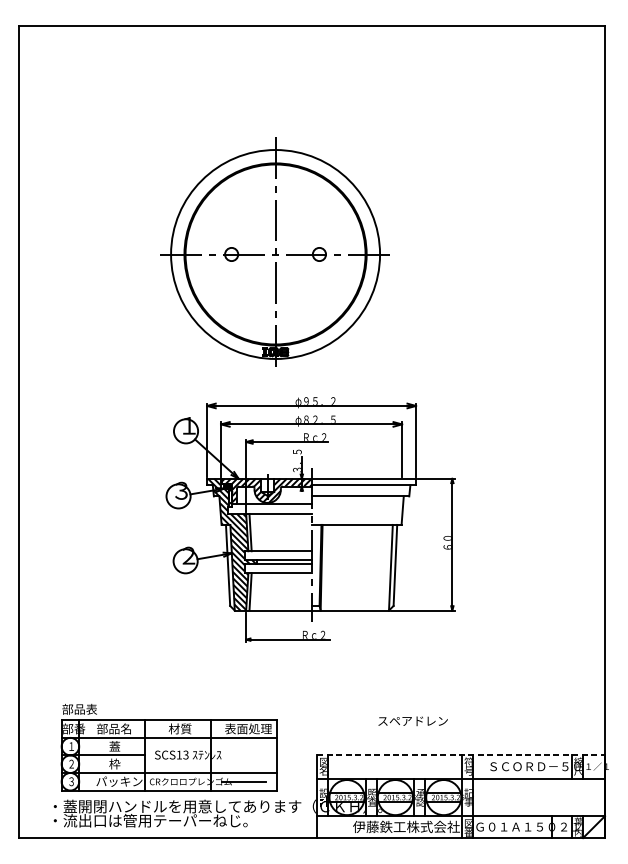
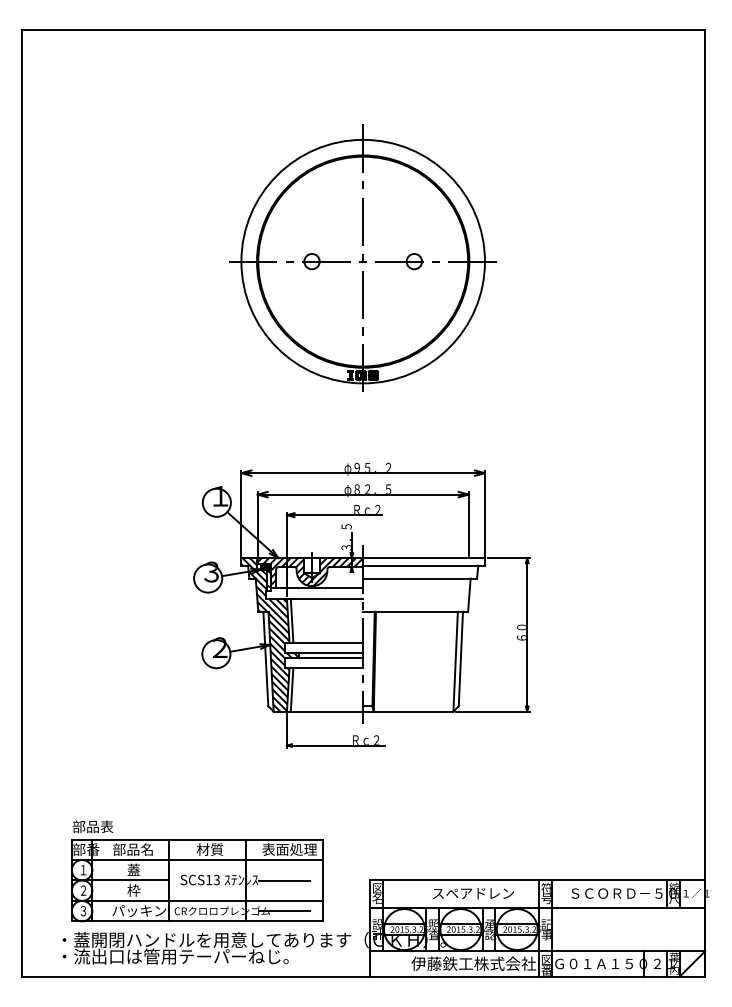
part: (274, 250) -> (362, 257), moved
text: (413, 721) -> (473, 893), moved
line: (461, 754) -> (537, 879), dashed -> solid
line: (243, 755) -> (283, 880), added

